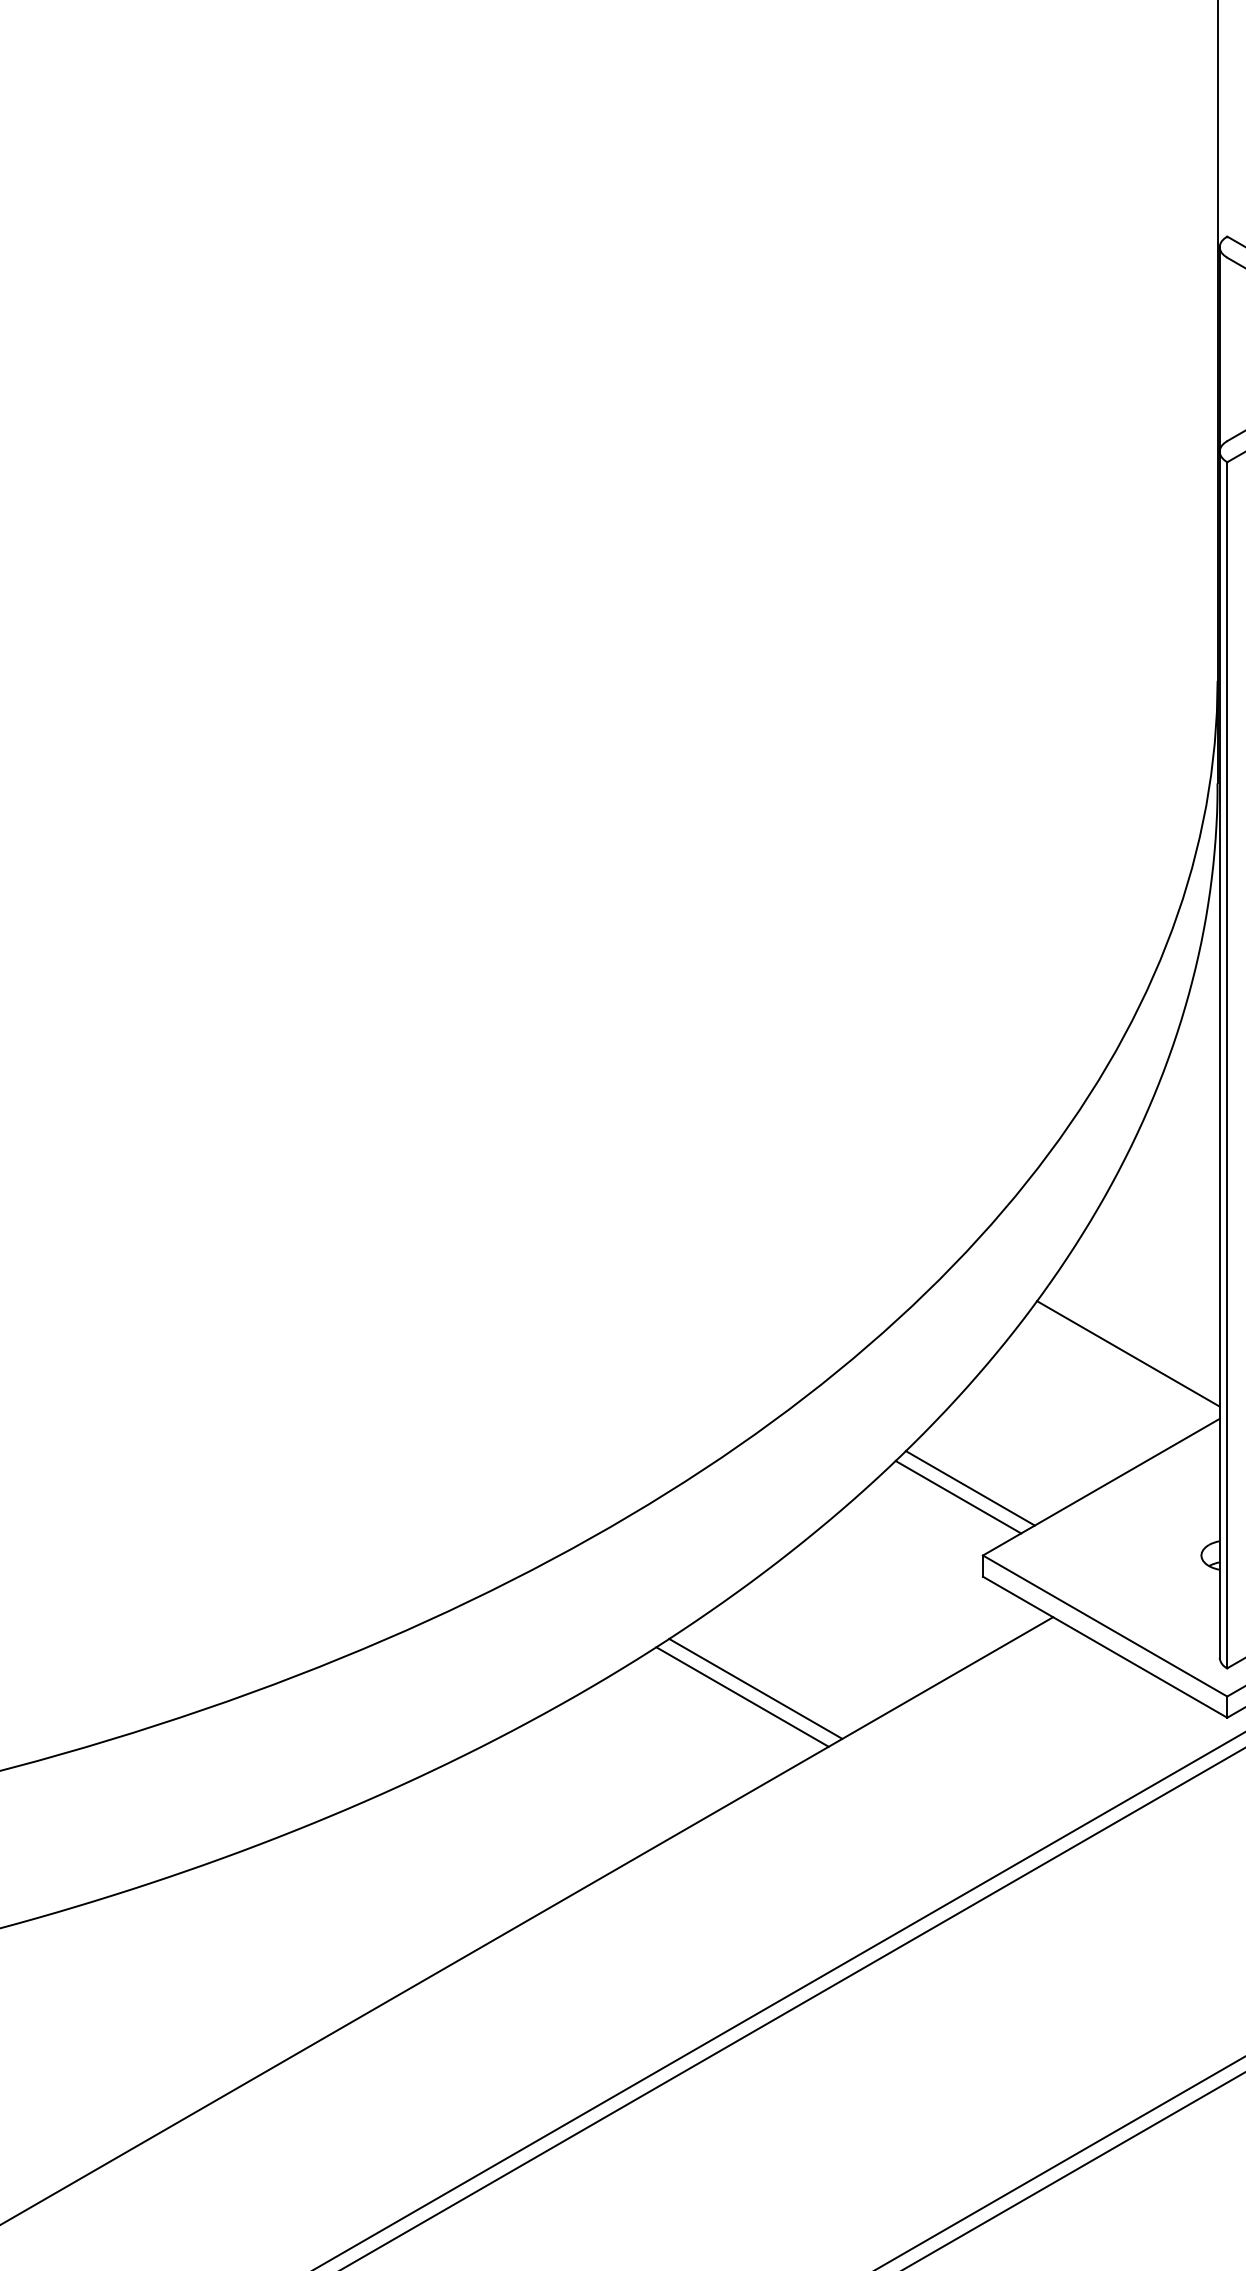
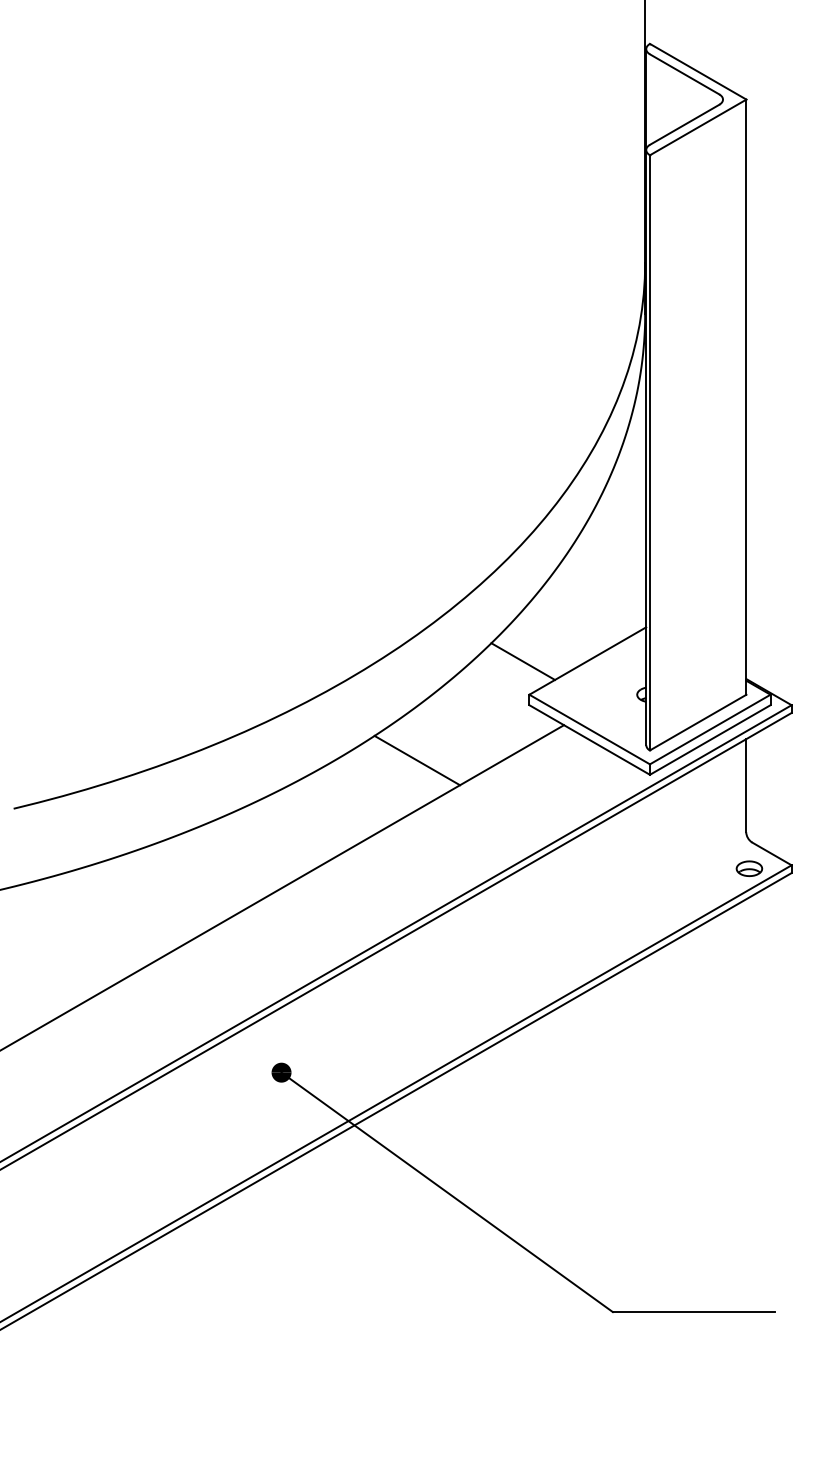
line: (1129, 1354) -> (601, 595), removed
line: (958, 1496) -> (517, 665), removed
line: (741, 1696) -> (410, 764), removed

